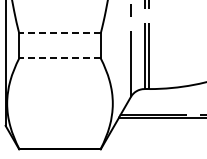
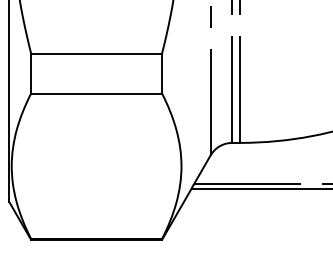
line: (60, 33) -> (97, 53), dashed -> solid
line: (60, 58) -> (97, 93), dashed -> solid

